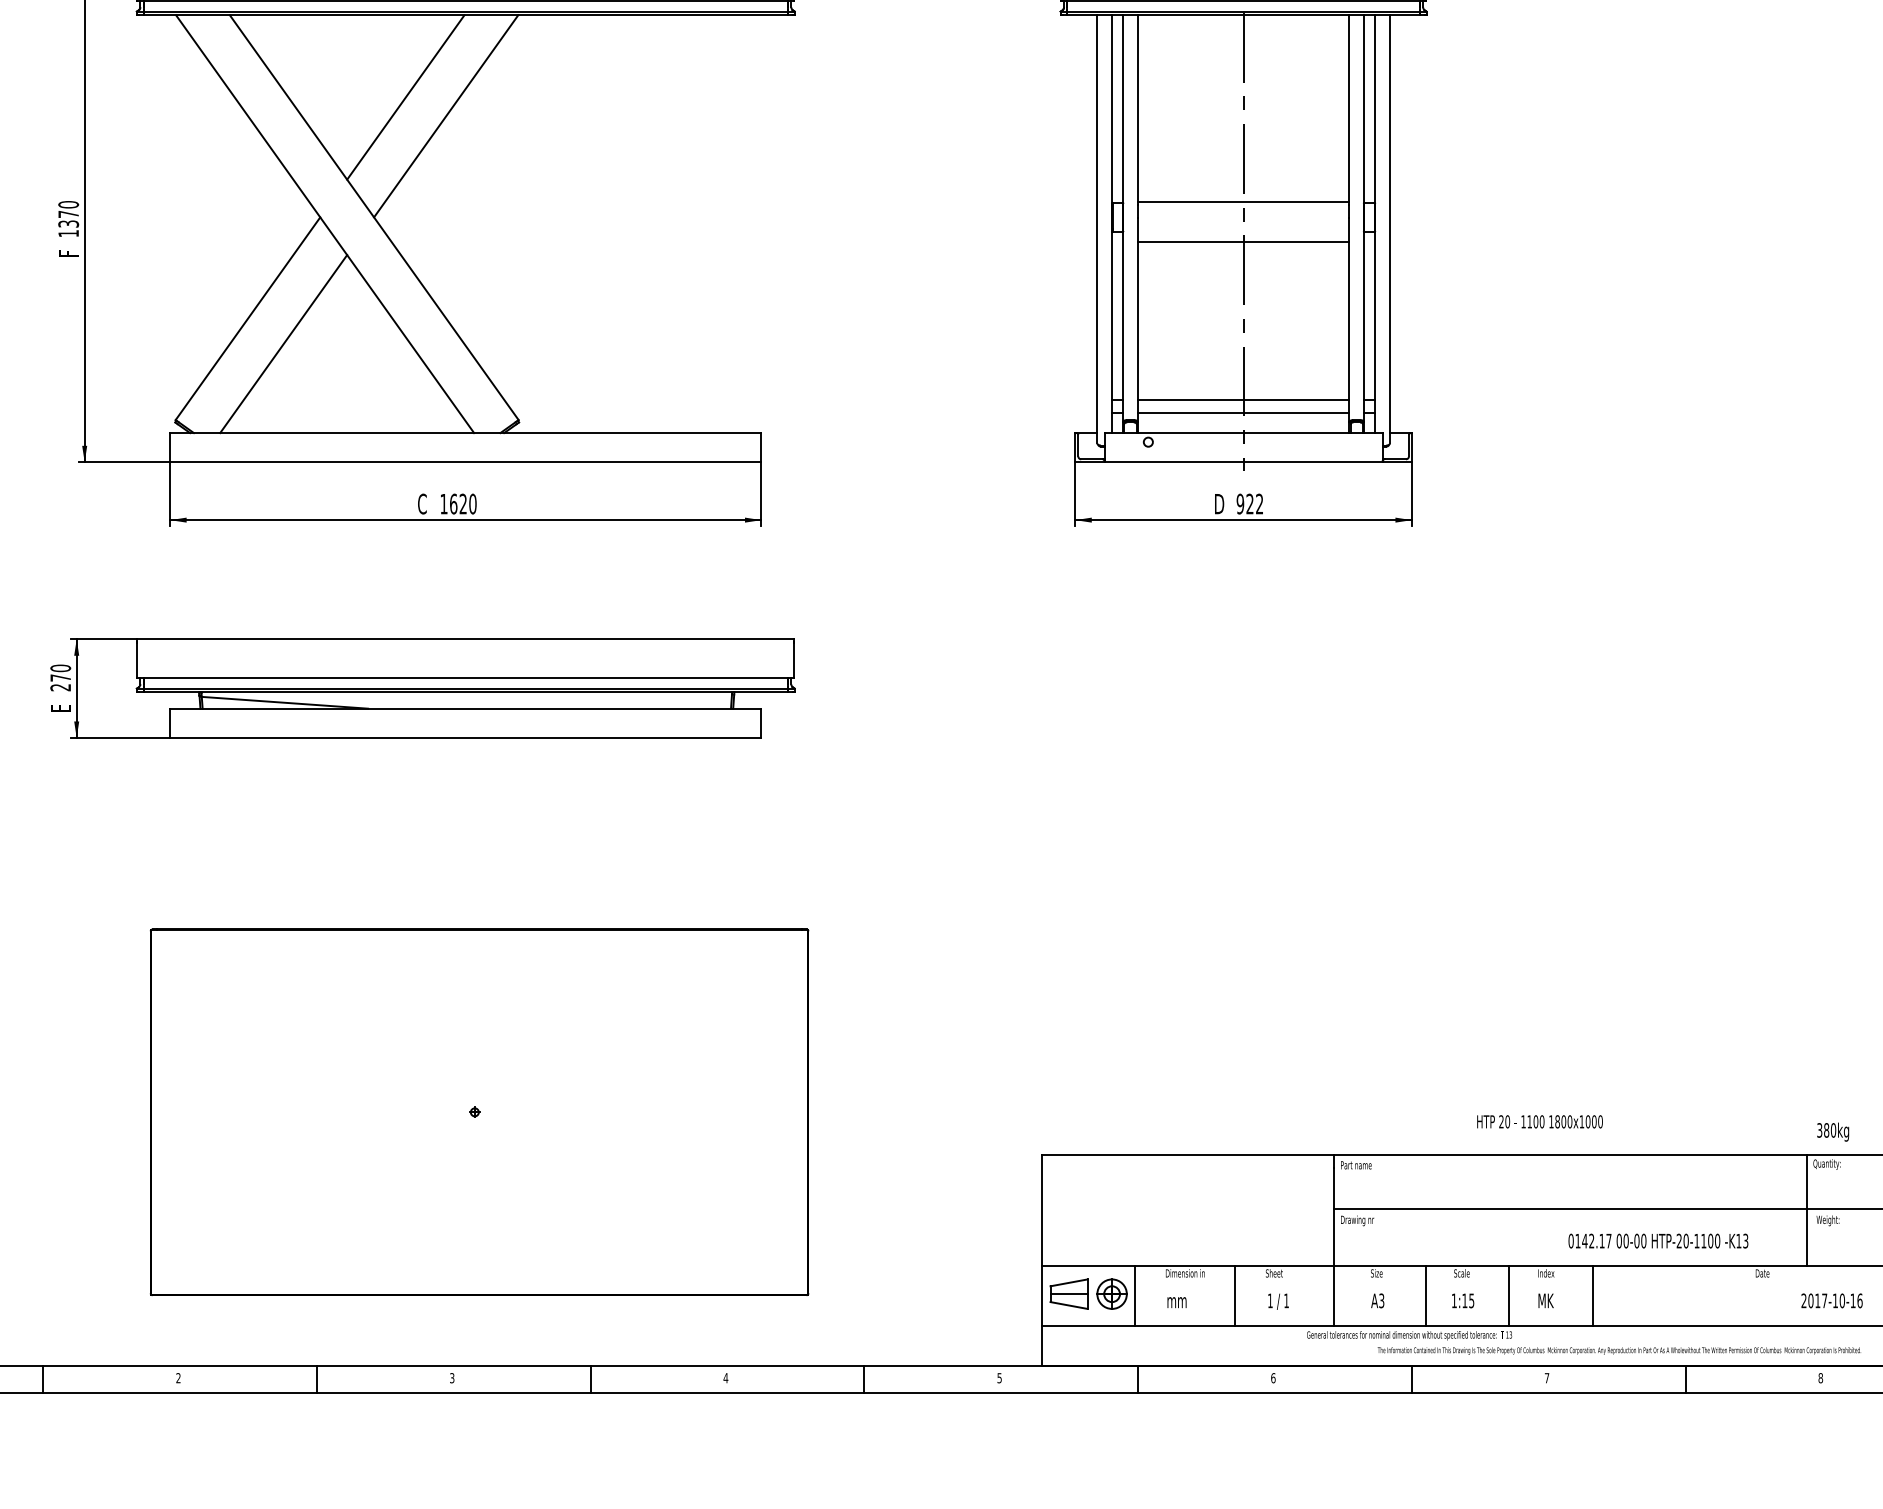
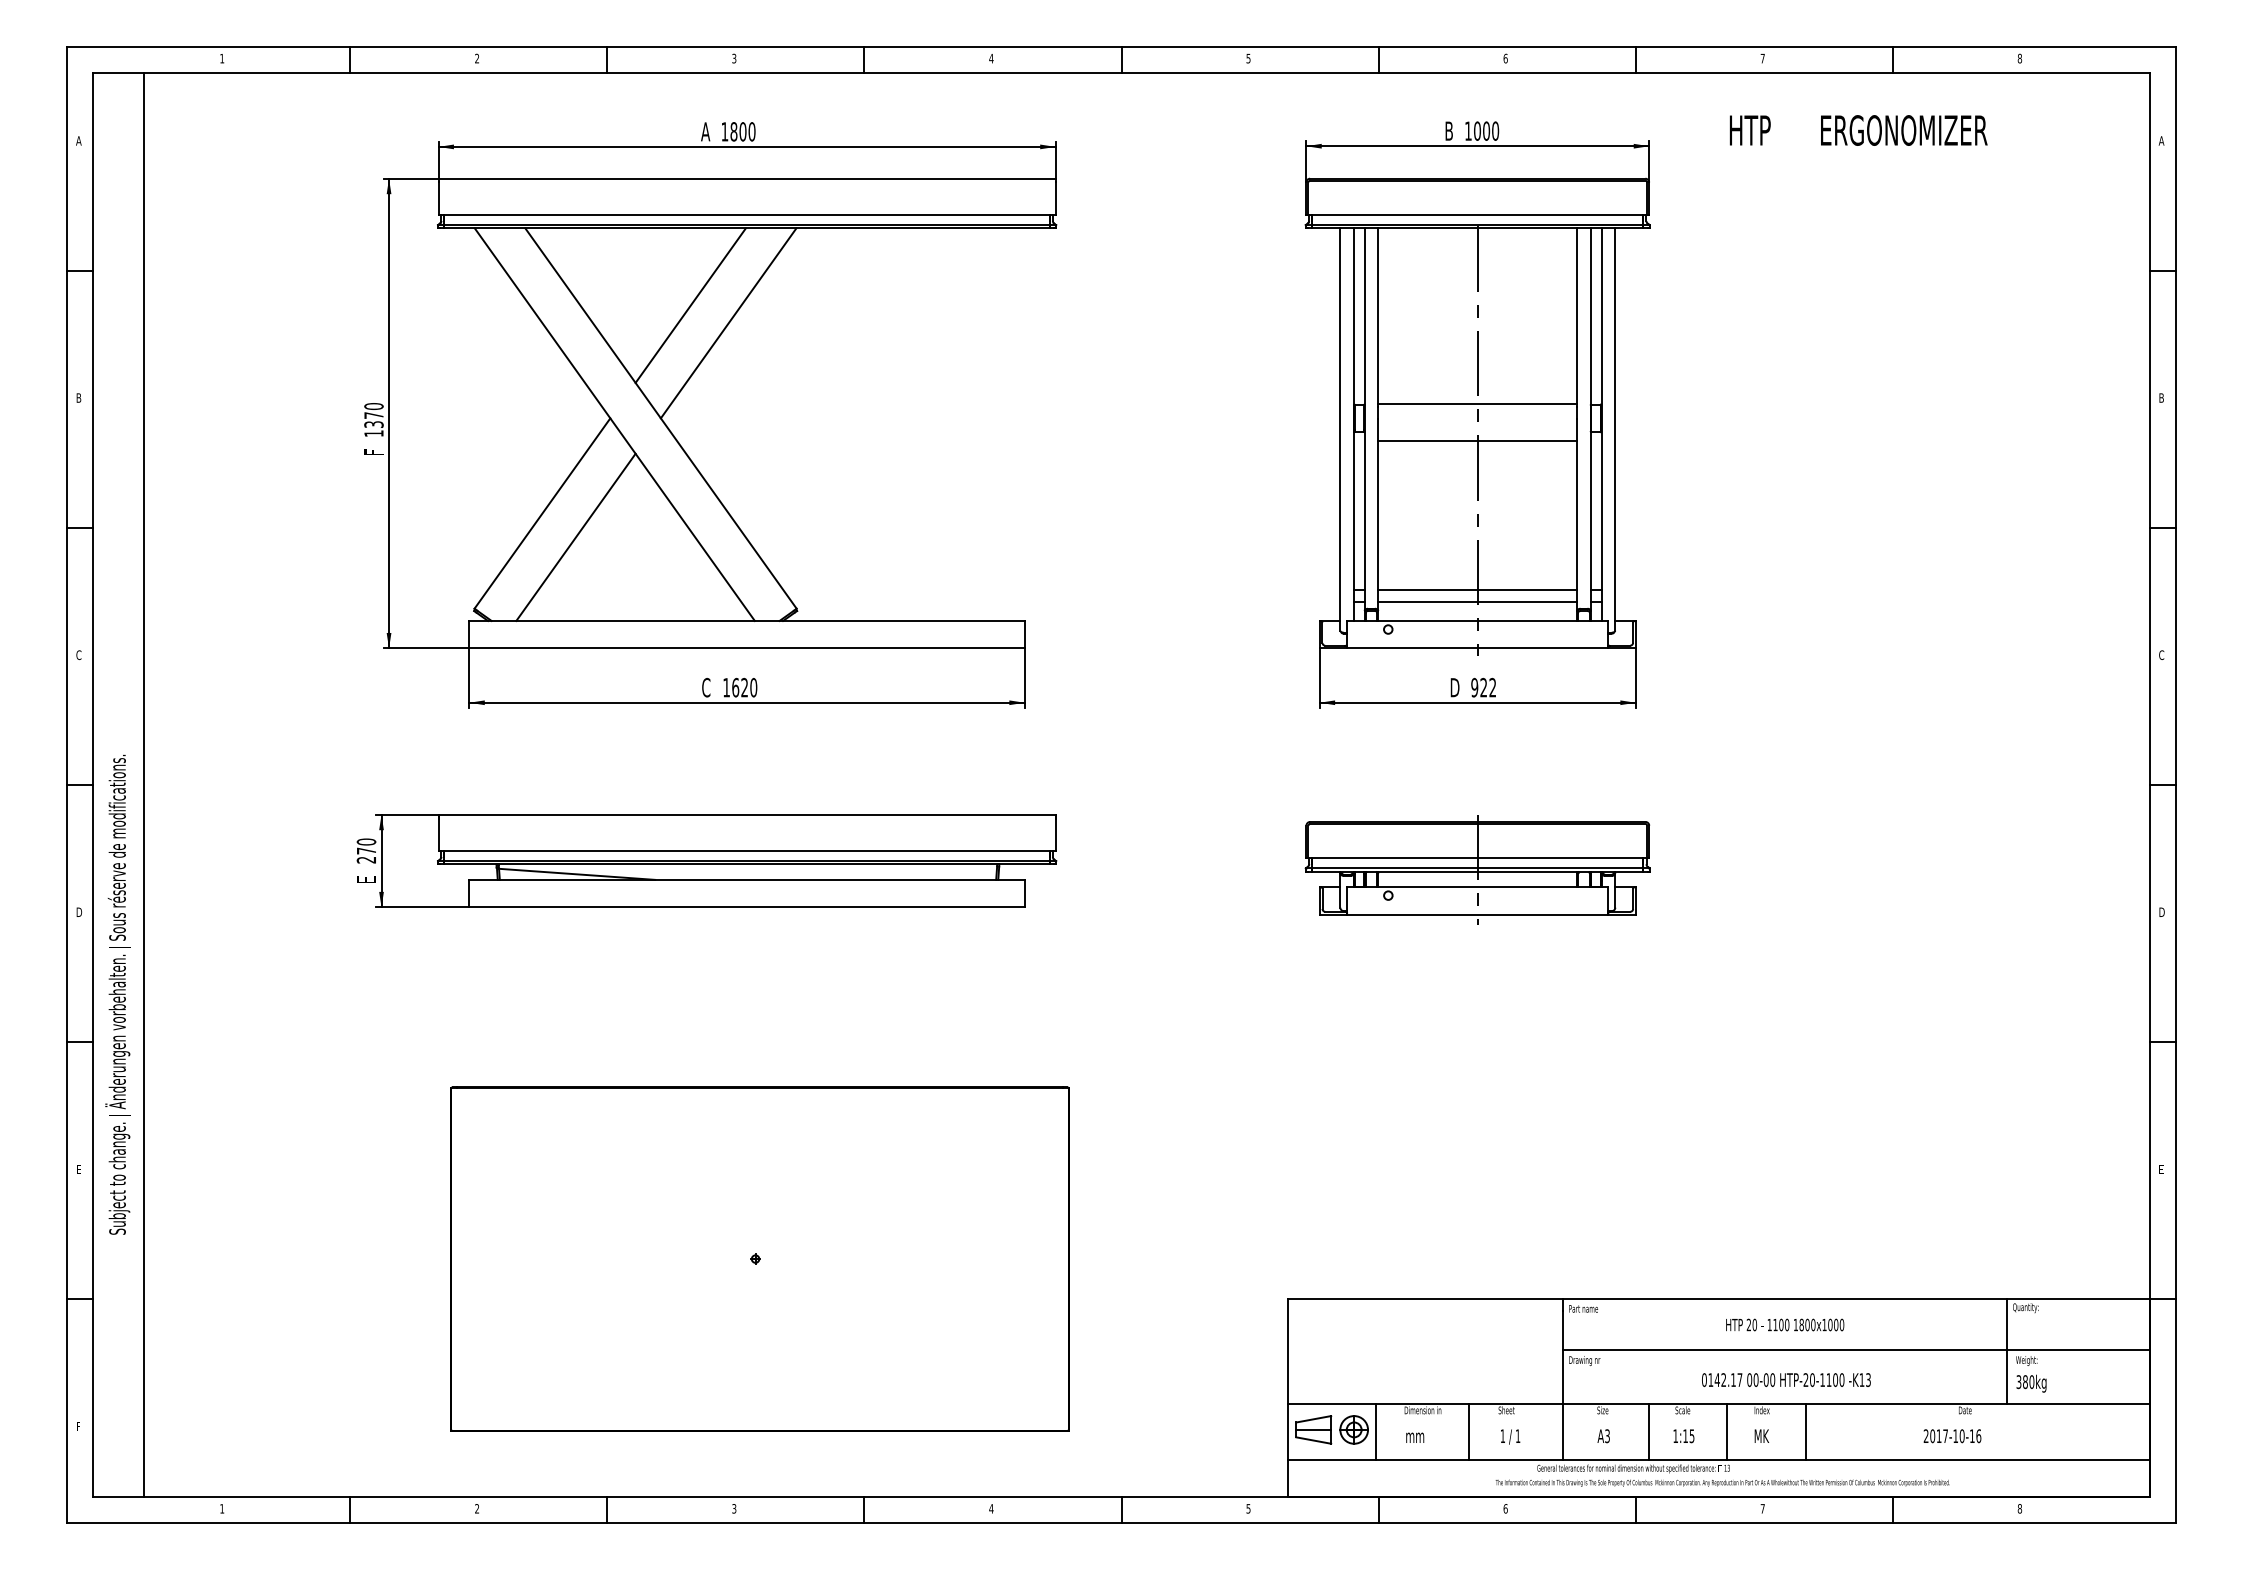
part: (1243, 697) -> (1477, 869), added
text: (1540, 1121) -> (1785, 1324), moved
text: (1833, 1131) -> (2031, 1383), moved
text: (1658, 1240) -> (1786, 1379), moved
text: (1832, 1301) -> (1952, 1436), moved
text: (1619, 1350) -> (1722, 1482), moved

